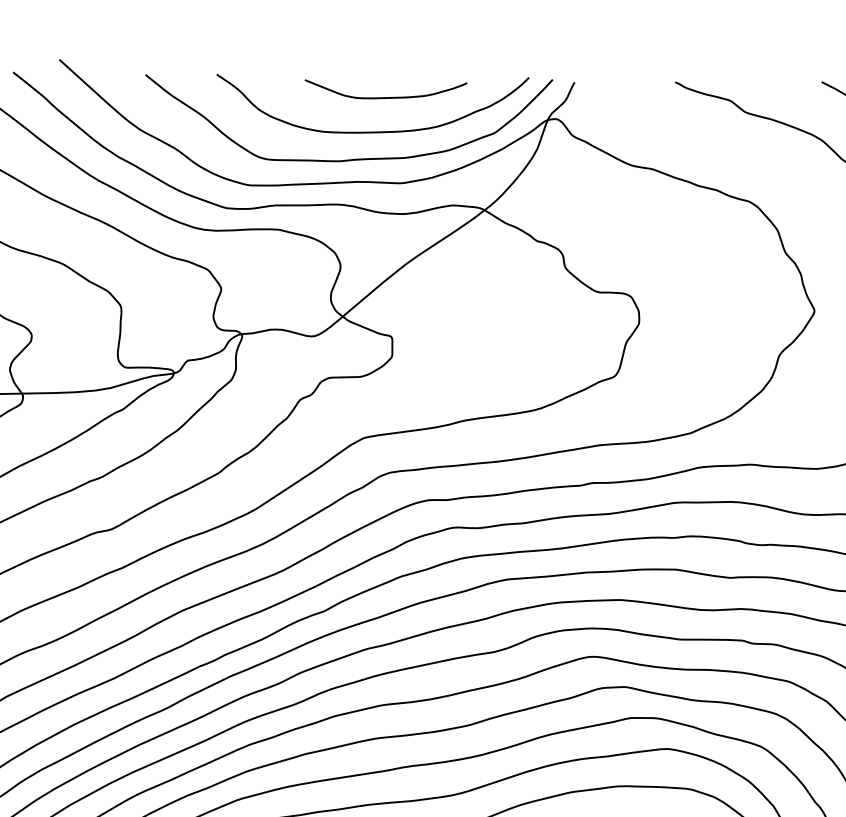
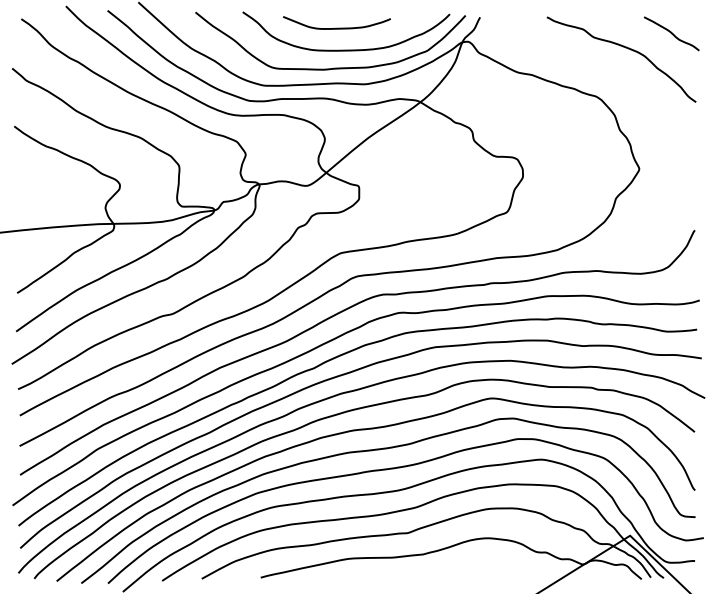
curve: (385, 96) -> (336, 27), moved

